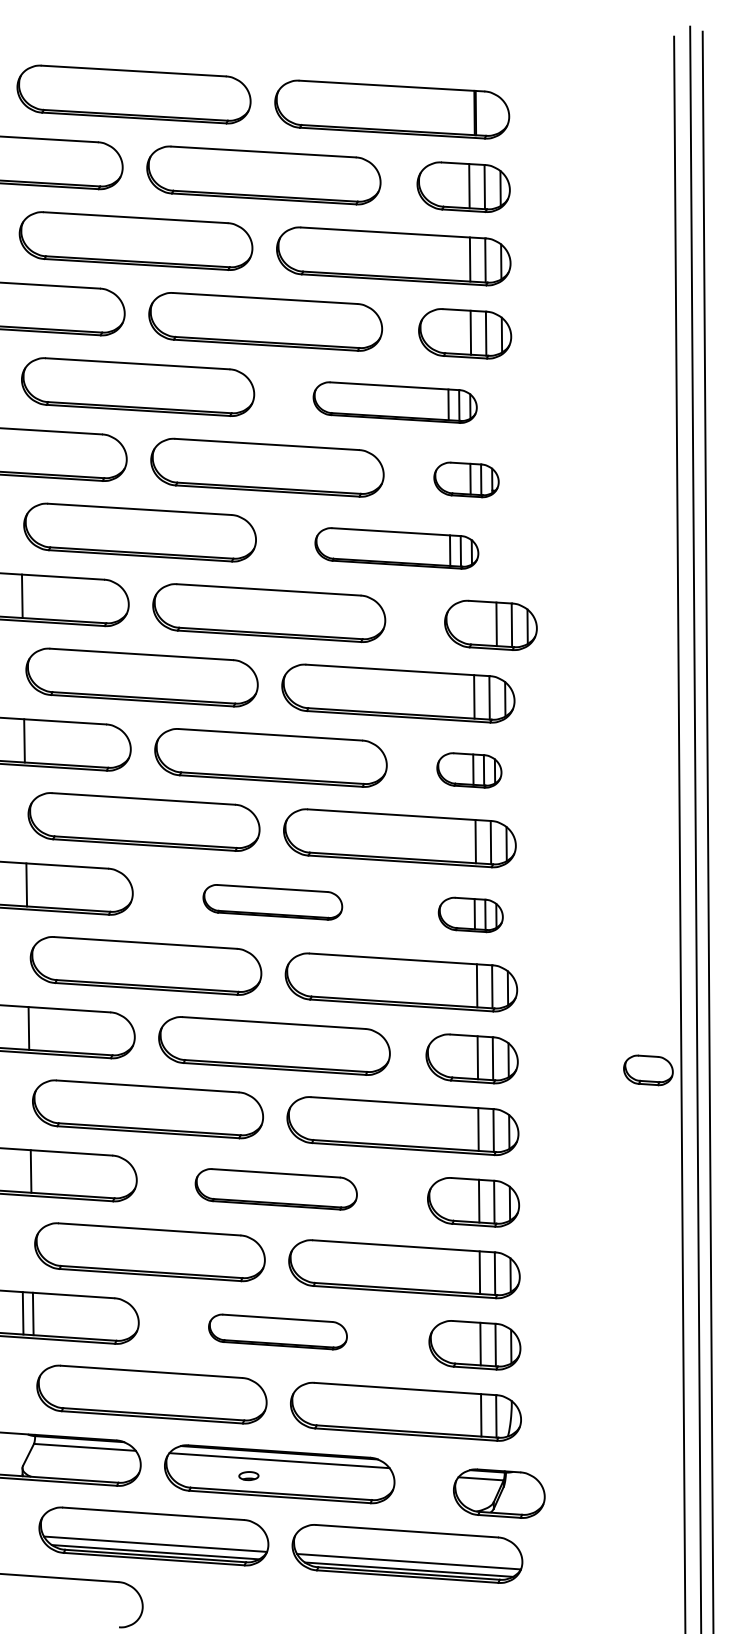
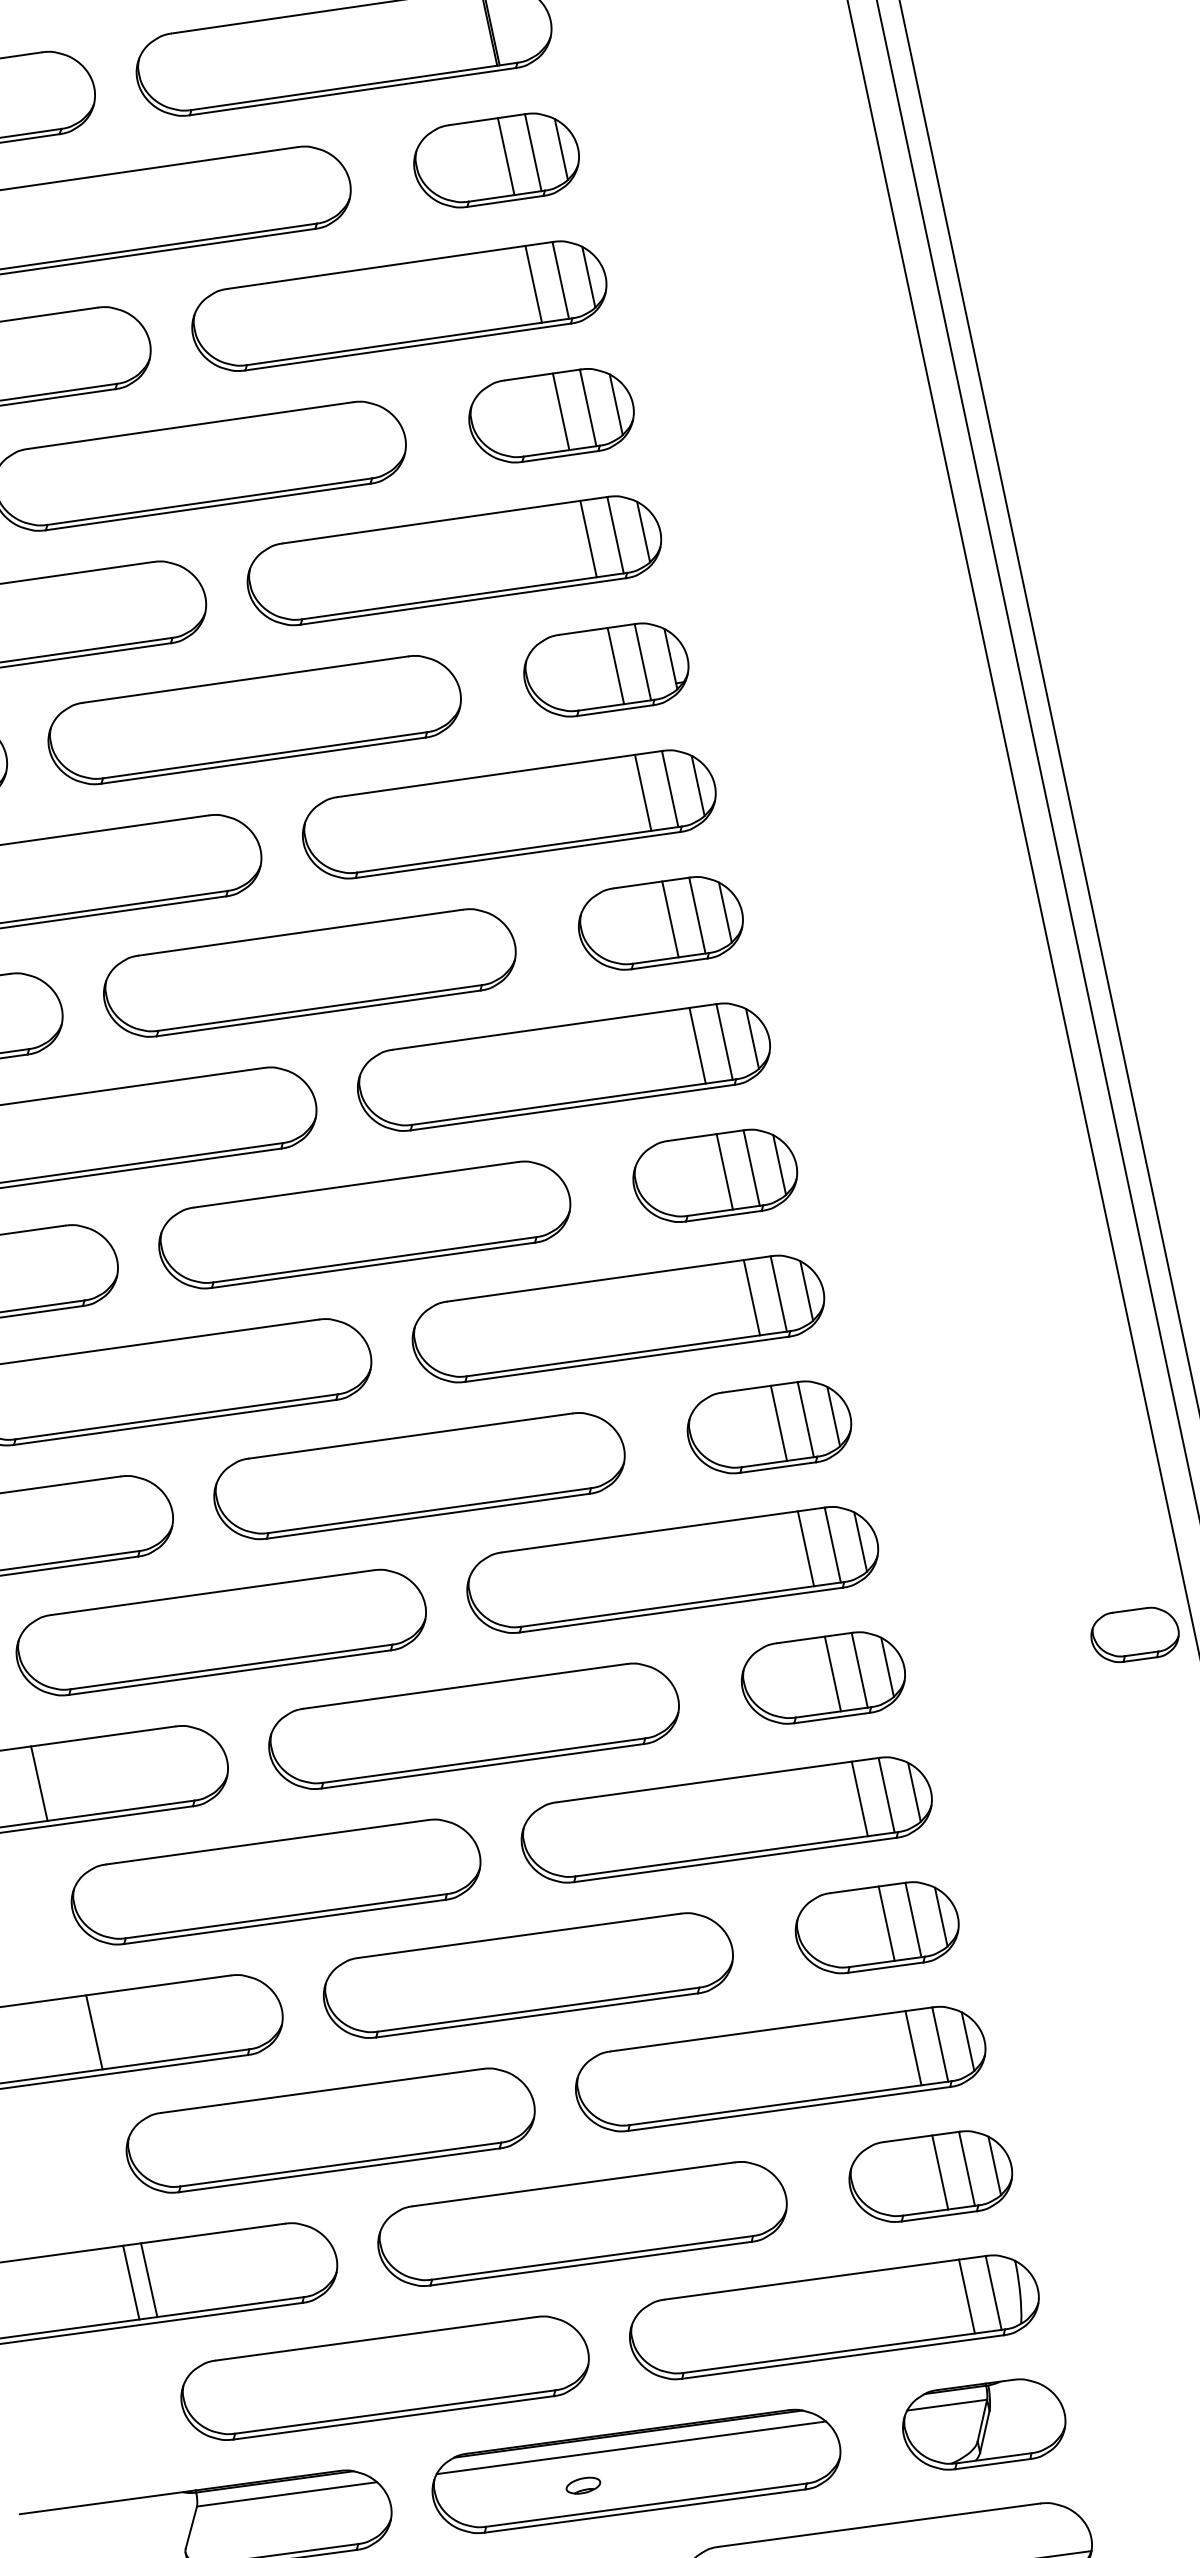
part: (394, 402) -> (452, 560), size x1.43
part: (466, 479) -> (606, 669), size x1.43
part: (396, 548) -> (508, 814), size x1.43
part: (490, 624) -> (659, 921), moved
part: (469, 770) -> (715, 1175), size x1.43
part: (272, 902) -> (419, 1476), size x1.67
part: (470, 914) -> (768, 1426), size x1.43
part: (276, 1189) -> (528, 1975), size x1.43
part: (277, 1331) -> (581, 2223), size x1.67
part: (499, 1493) -> (984, 2424), moved

